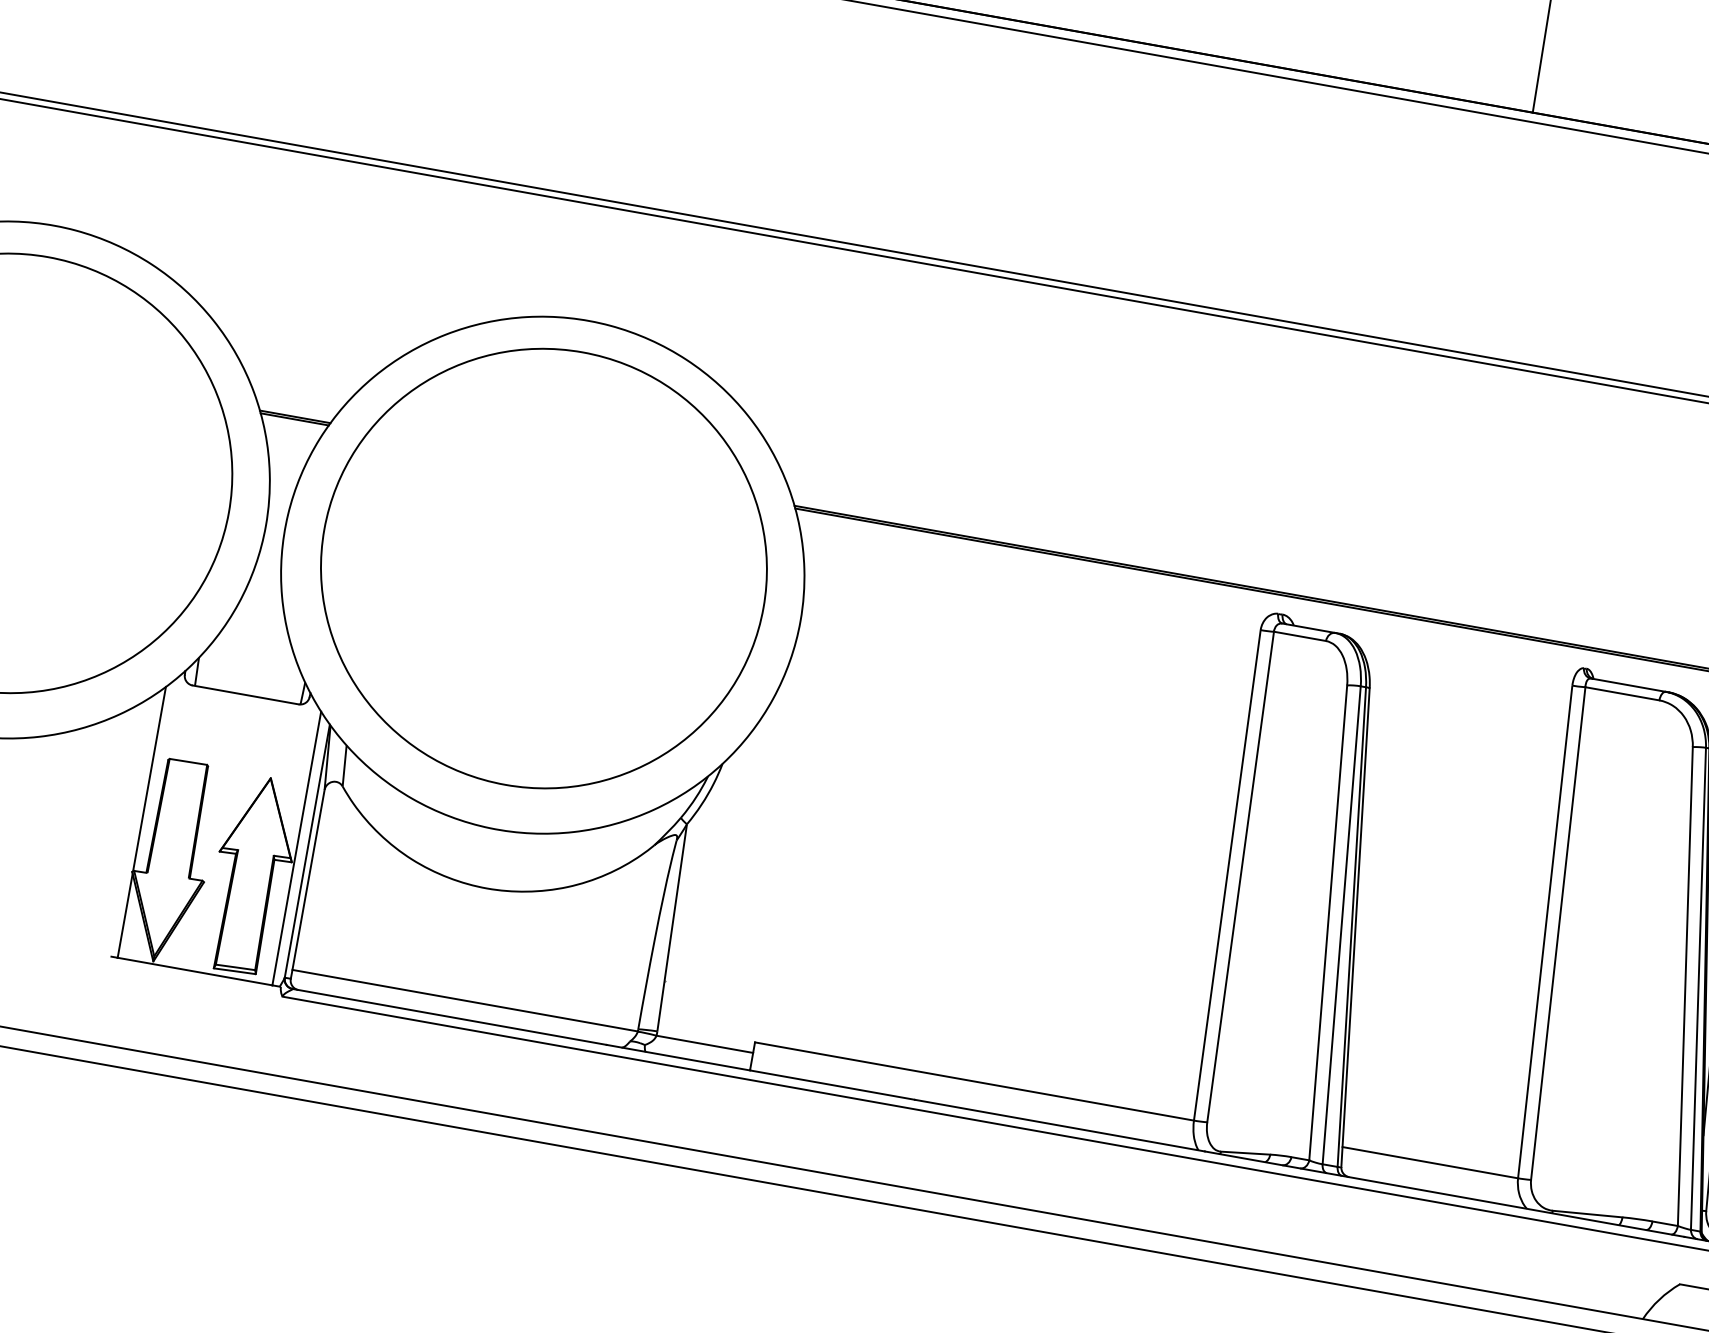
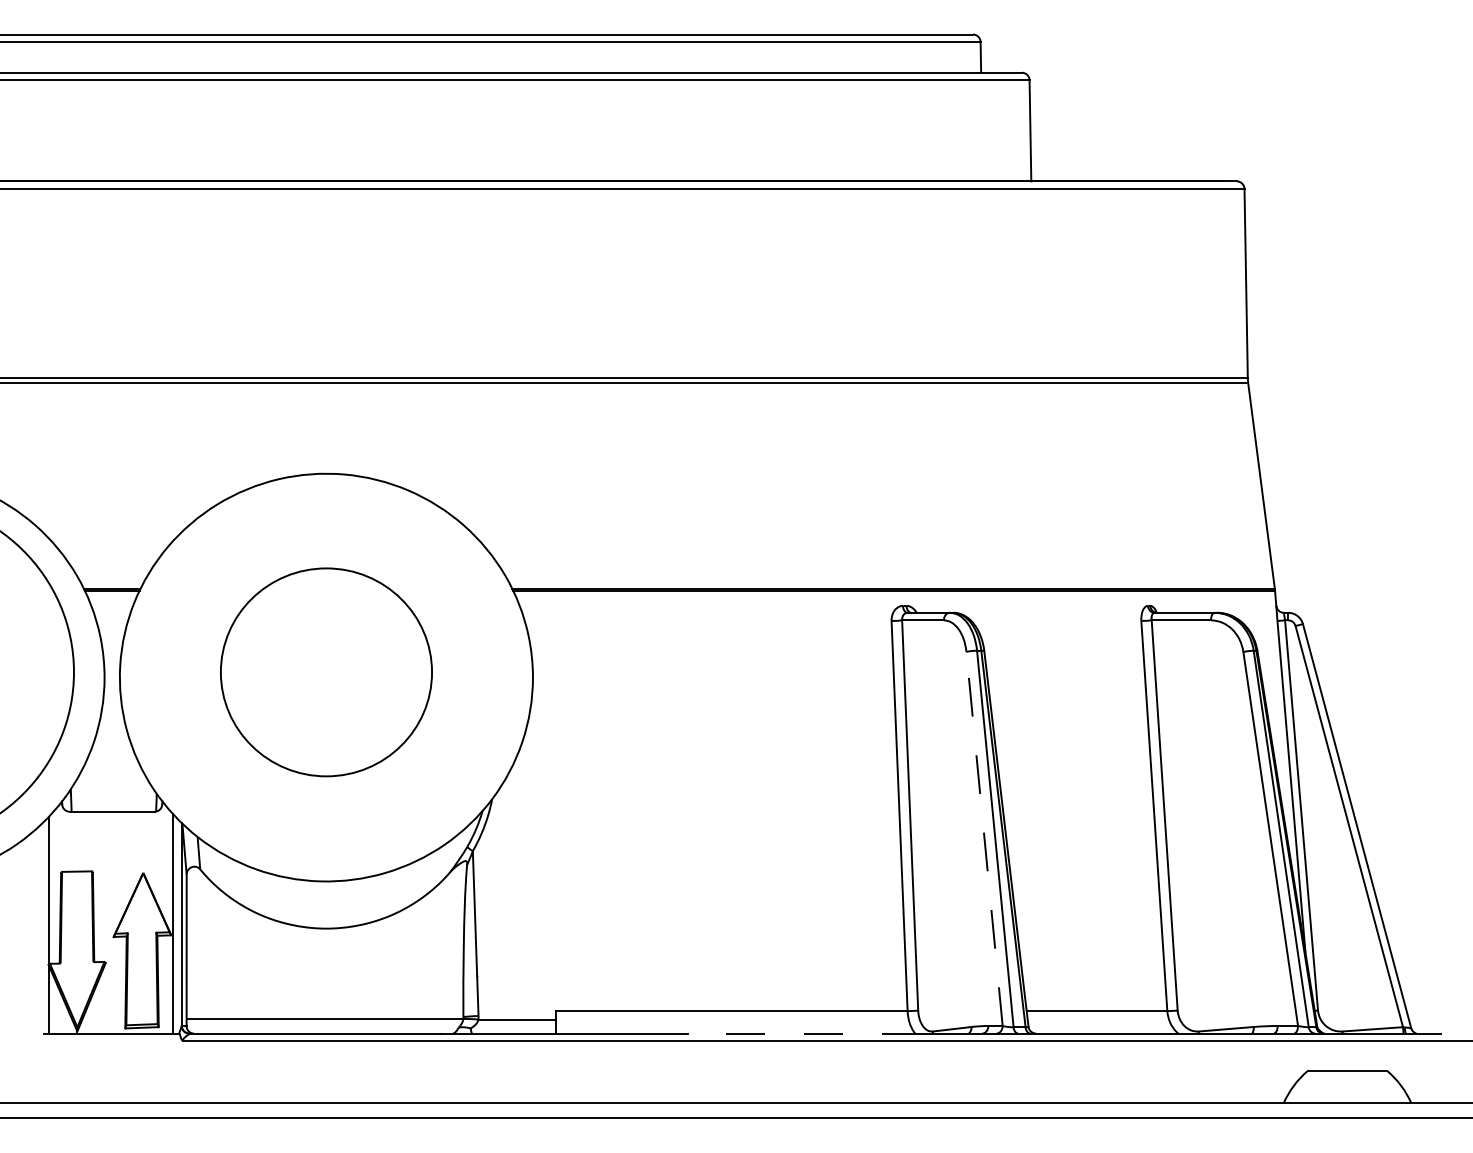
part: (544, 568) -> (326, 672), size x0.6
line: (1328, 923) -> (984, 839), solid -> dashed
line: (1059, 1125) -> (803, 1033), solid -> dashed

